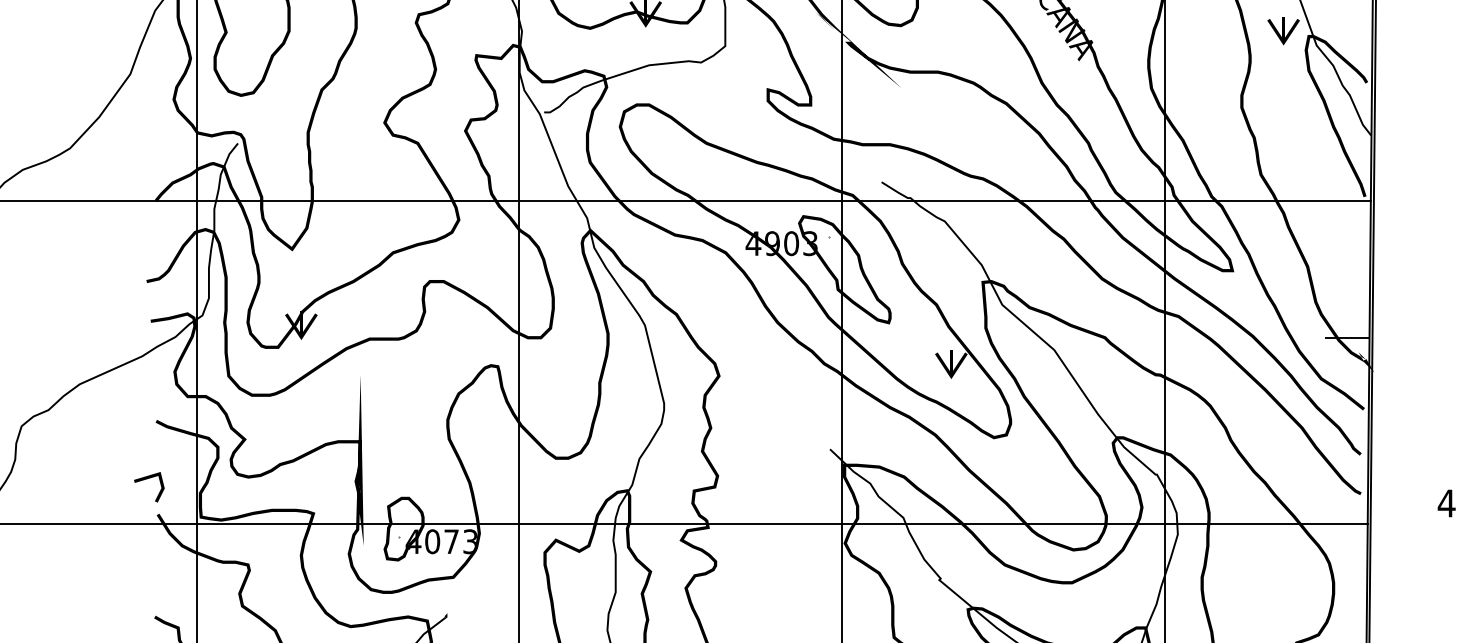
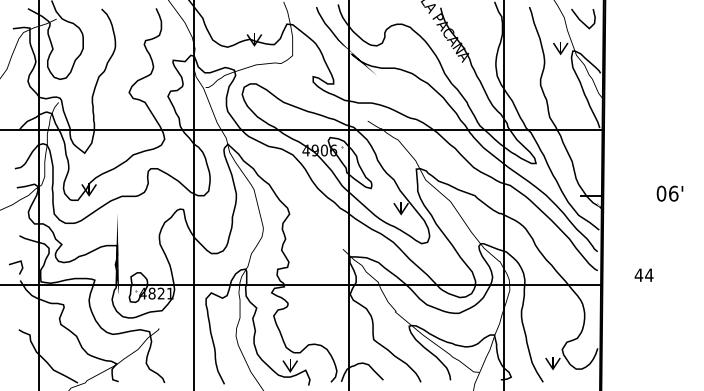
text: (810, 243) -> (333, 150), 4903 -> 4906
text: (450, 541) -> (160, 293), 4073 -> 4821

